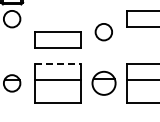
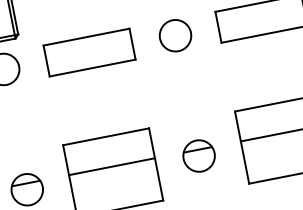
circle: (103, 32) -> (174, 36), moved
part: (57, 39) -> (88, 51), moved
line: (58, 64) -> (107, 137), dashed -> solid
part: (103, 83) -> (198, 156), size x0.71

